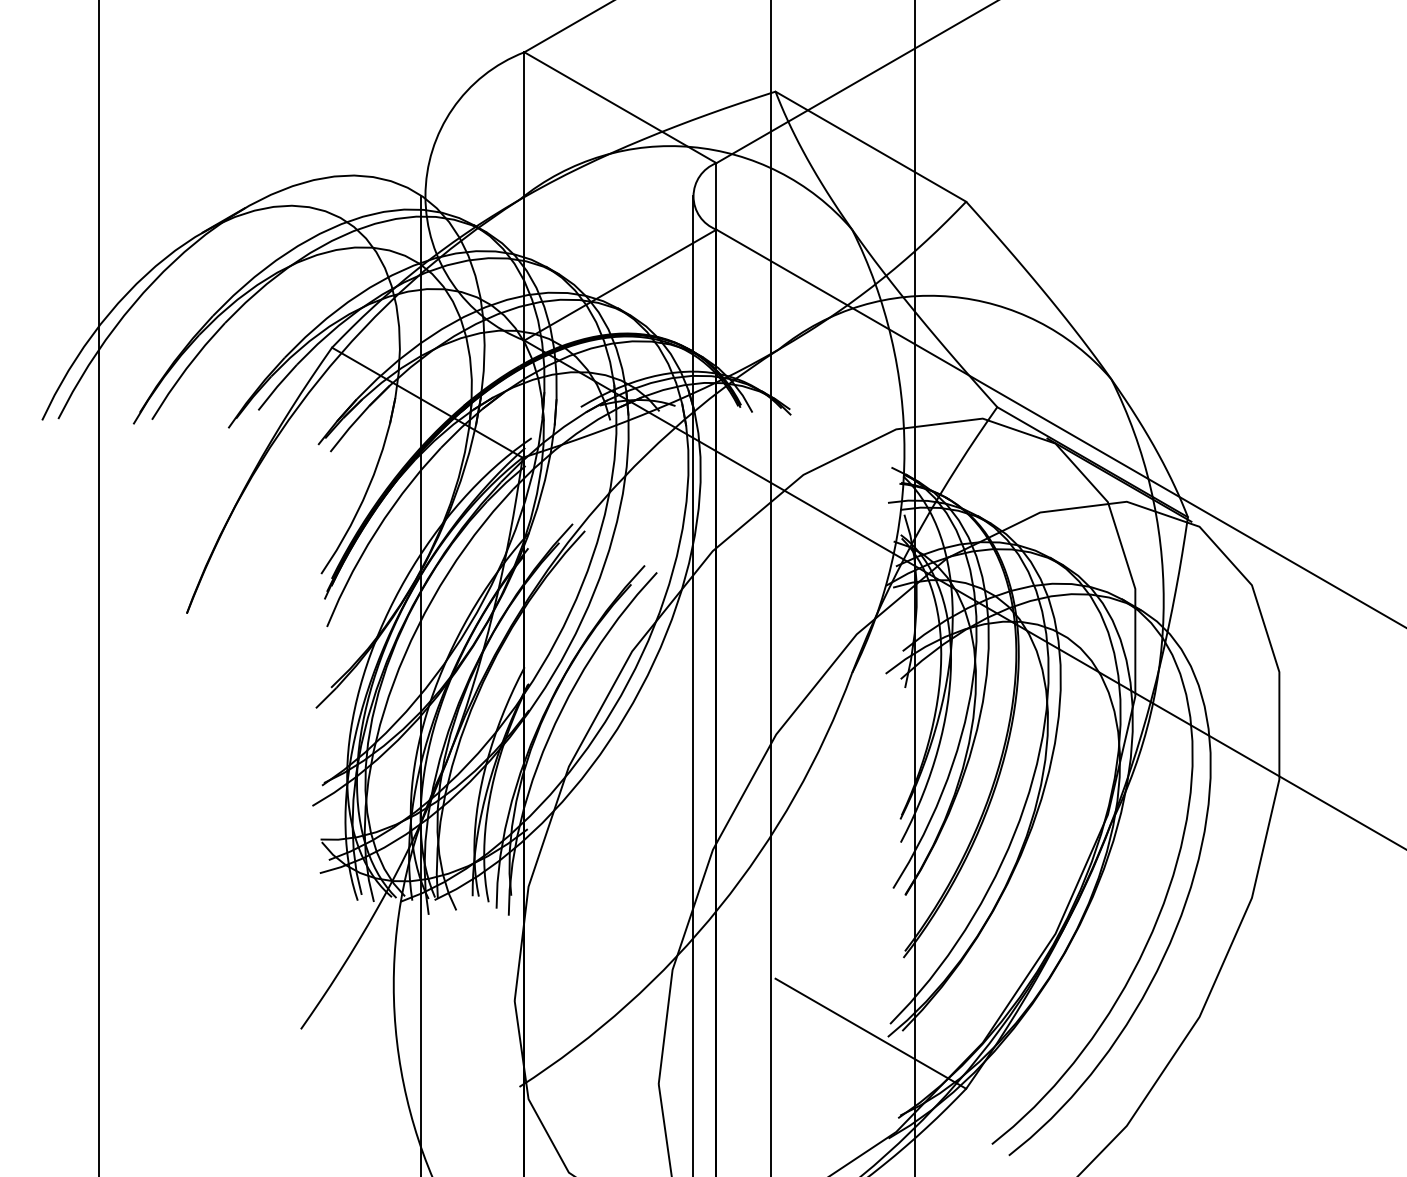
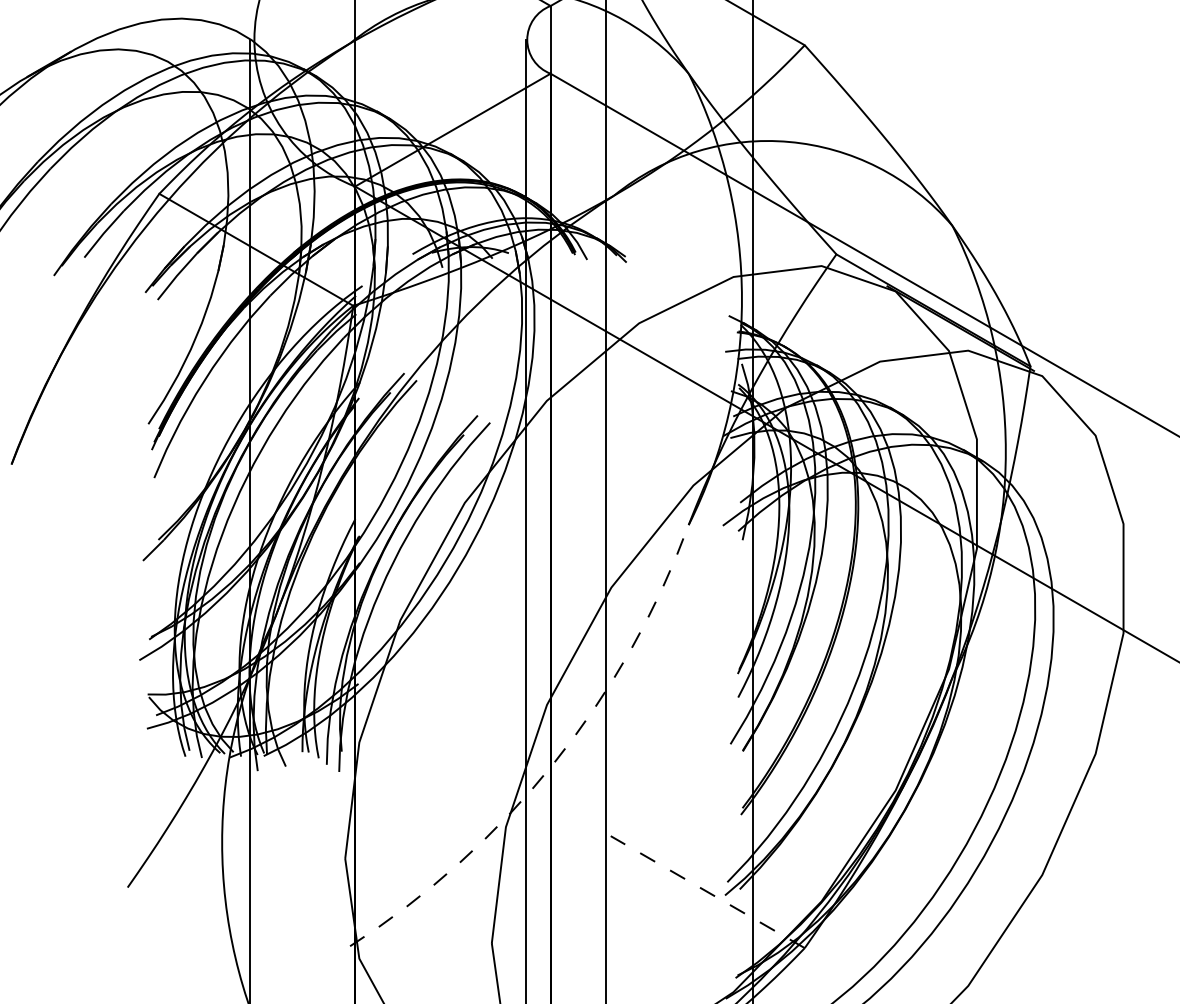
arc: (719, 907) -> (553, 763), solid -> dashed
line: (870, 1033) -> (707, 891), solid -> dashed

